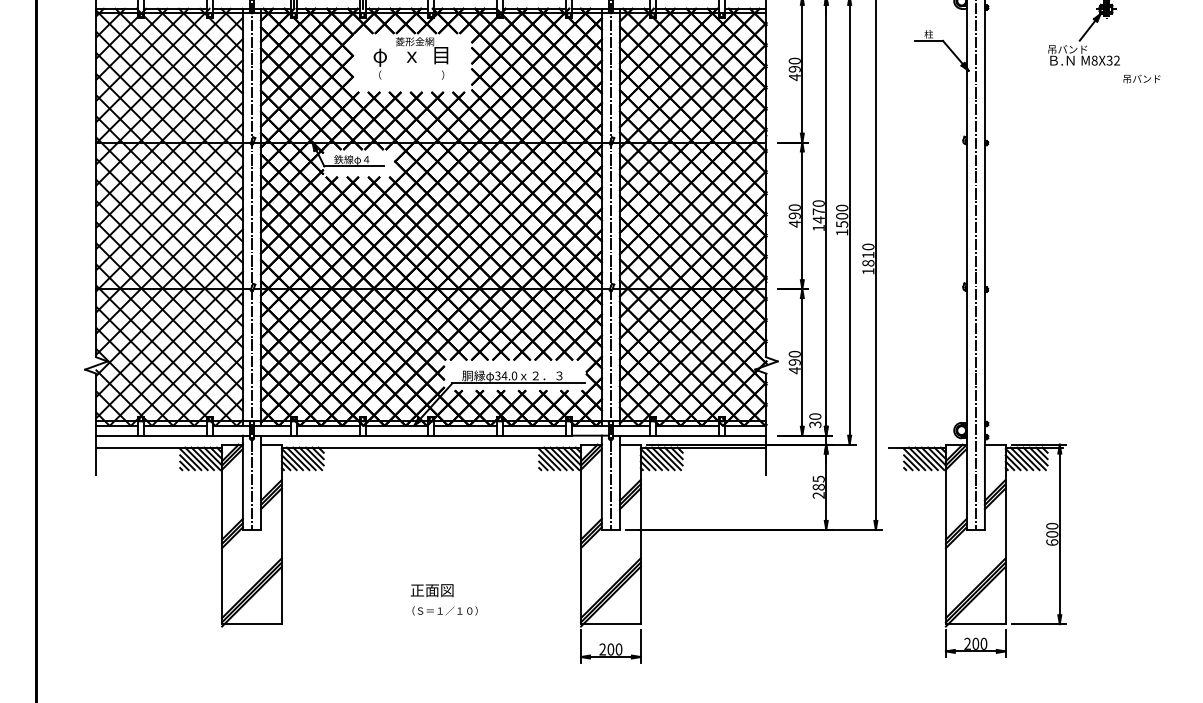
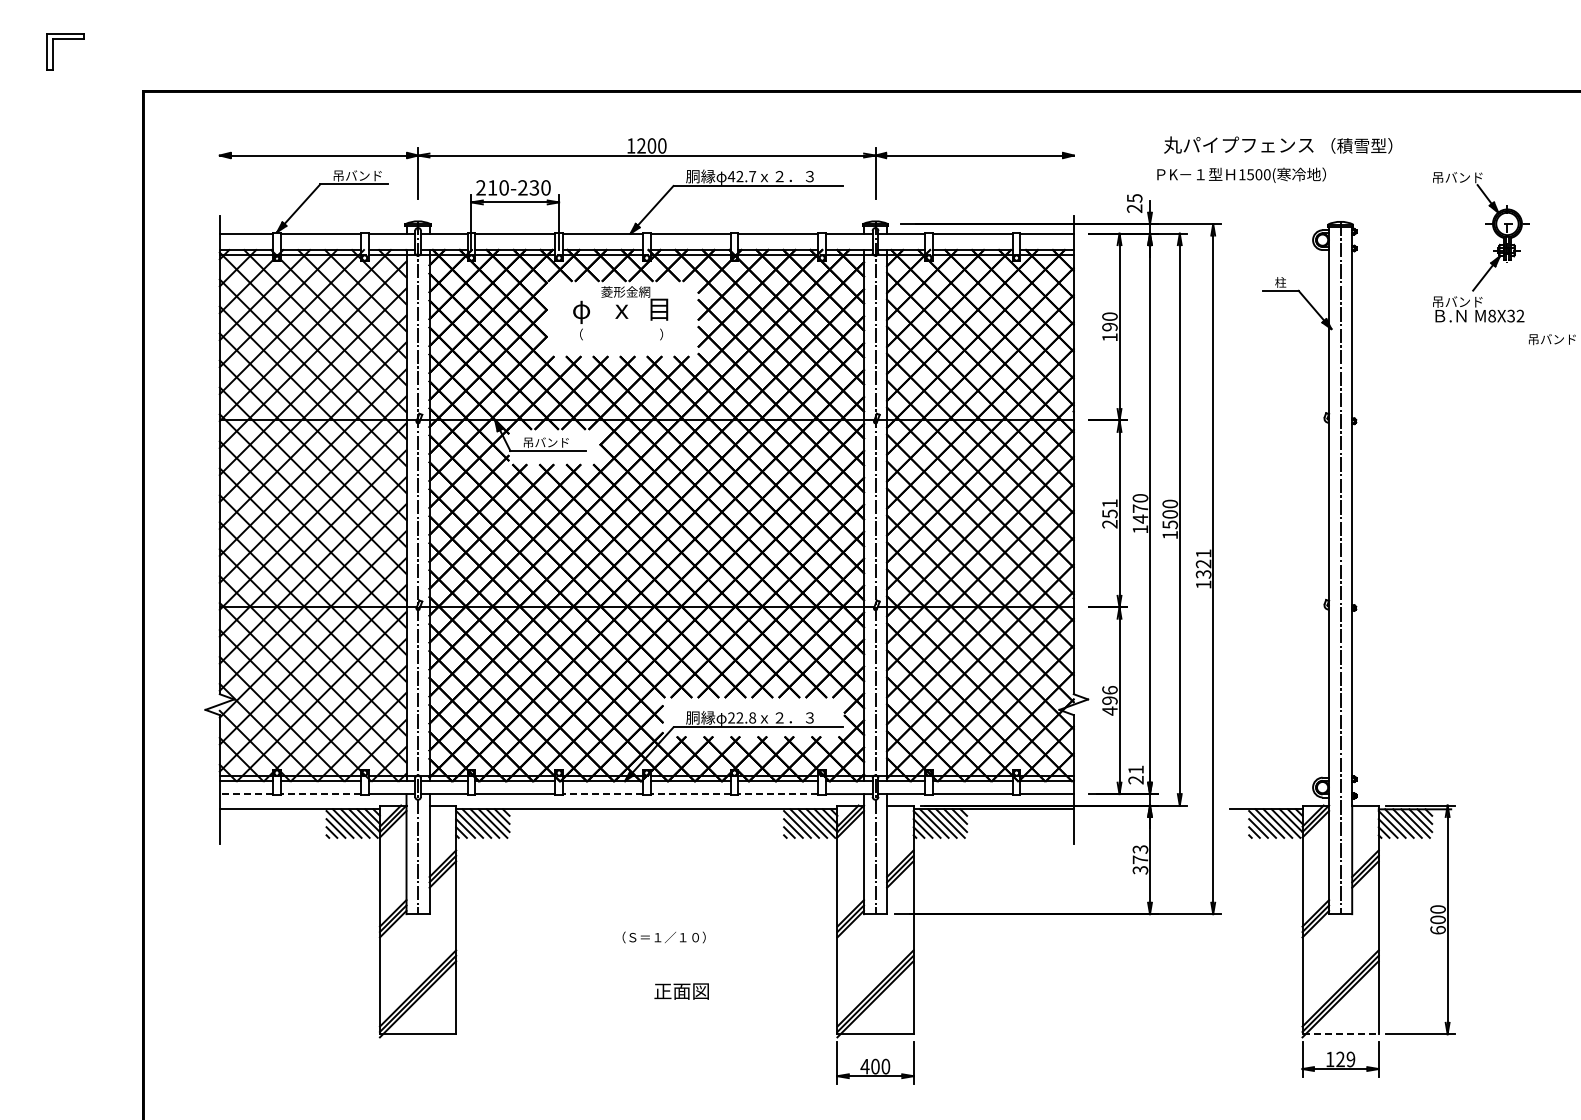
text: (794, 77) -> (1109, 337), 490 -> 190
text: (351, 159) -> (545, 442), 鉄線φ４ -> 吊バンド
text: (794, 215) -> (1109, 513), 490 -> 251
text: (868, 254) -> (1203, 563), 1810 -> 1321
text: (794, 354) -> (1109, 690), 490 -> 496
text: (506, 375) -> (742, 717), 34.0 -> 22.8
text: (814, 420) -> (1135, 774), 30 -> 21
line: (117, 436) -> (246, 794), solid -> dashed
line: (175, 436) -> (320, 794), solid -> dashed
line: (396, 436) -> (602, 794), solid -> dashed
line: (465, 436) -> (690, 794), solid -> dashed
line: (534, 436) -> (777, 794), solid -> dashed
text: (818, 487) -> (1140, 859), 285 -> 373
text: (432, 590) -> (681, 991), moved
text: (444, 610) -> (663, 937), moved
line: (976, 624) -> (1341, 1034), solid -> dashed
text: (975, 643) -> (1340, 1059), 200 -> 129
text: (602, 649) -> (864, 1066), 200 -> 400

